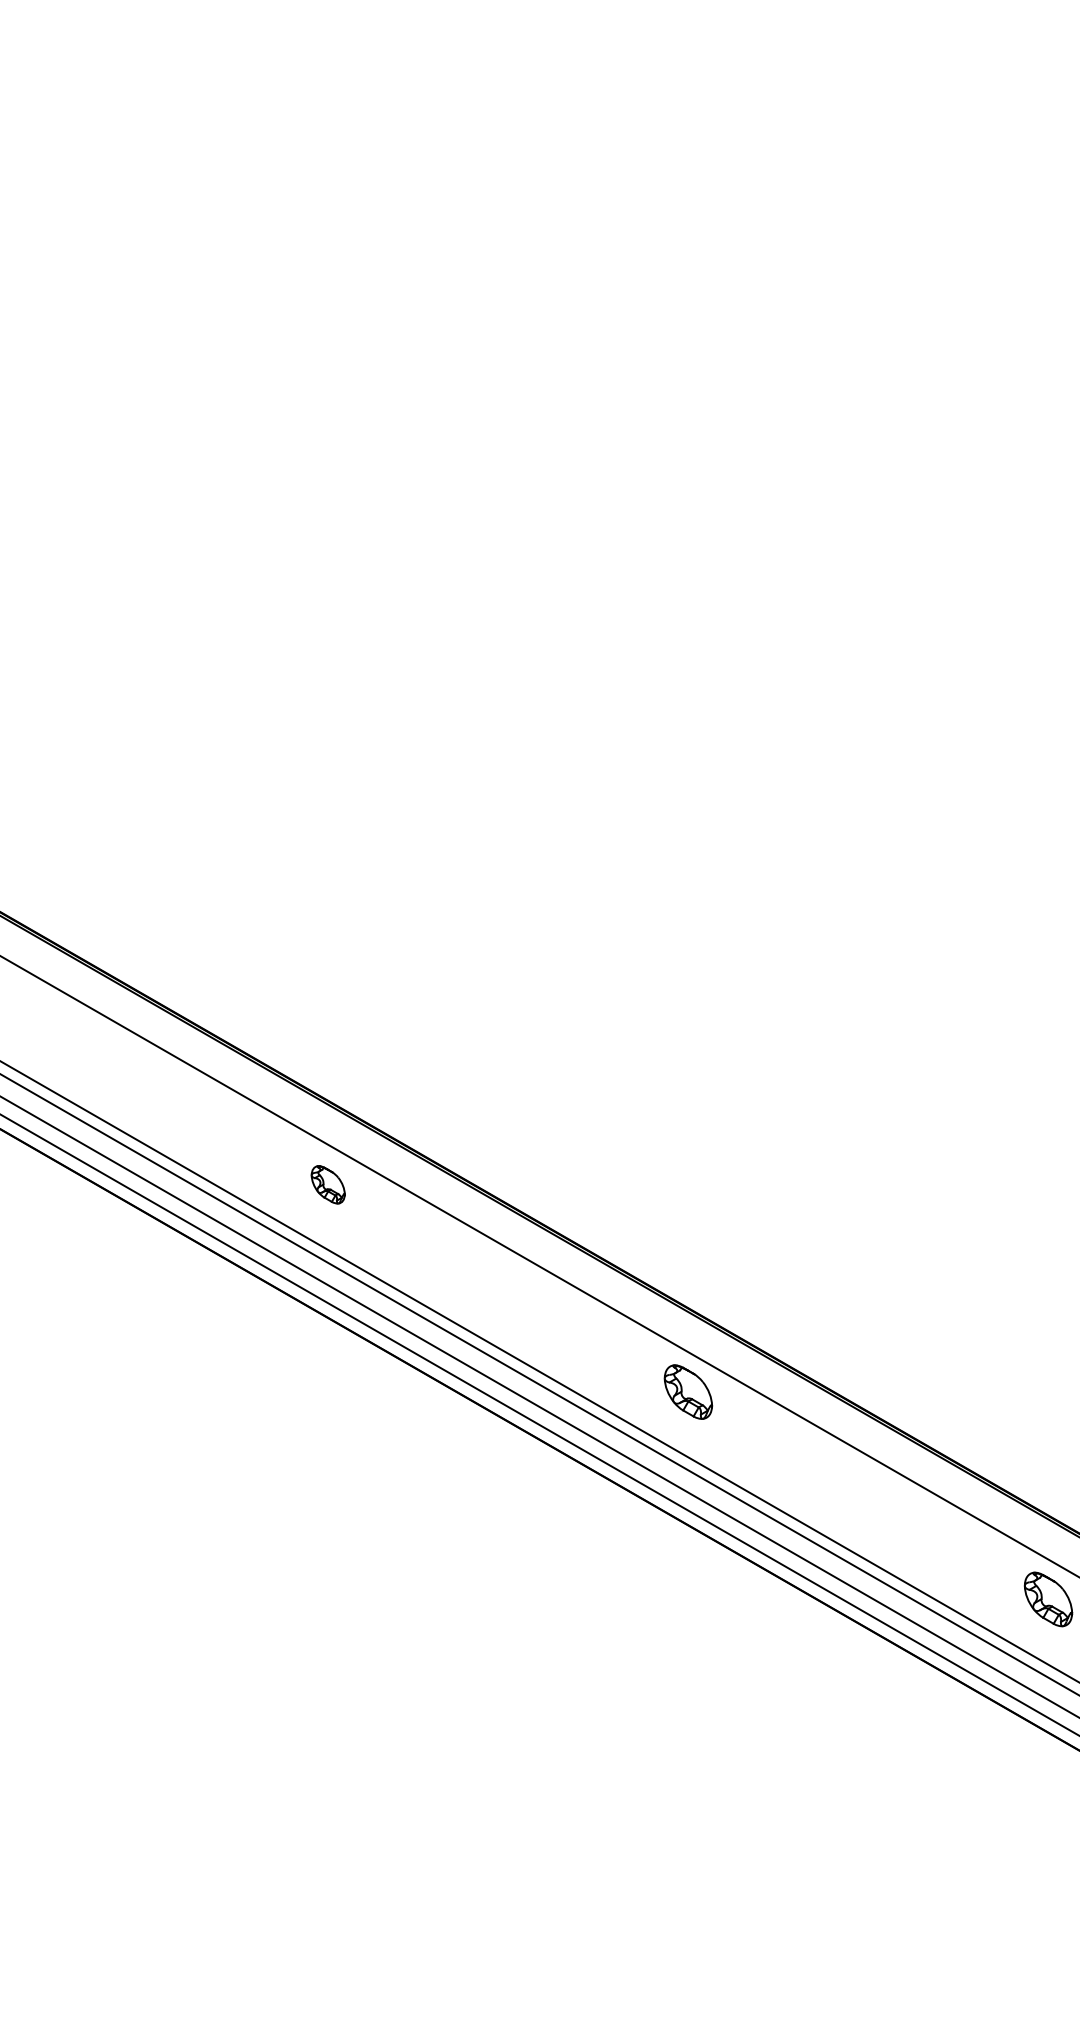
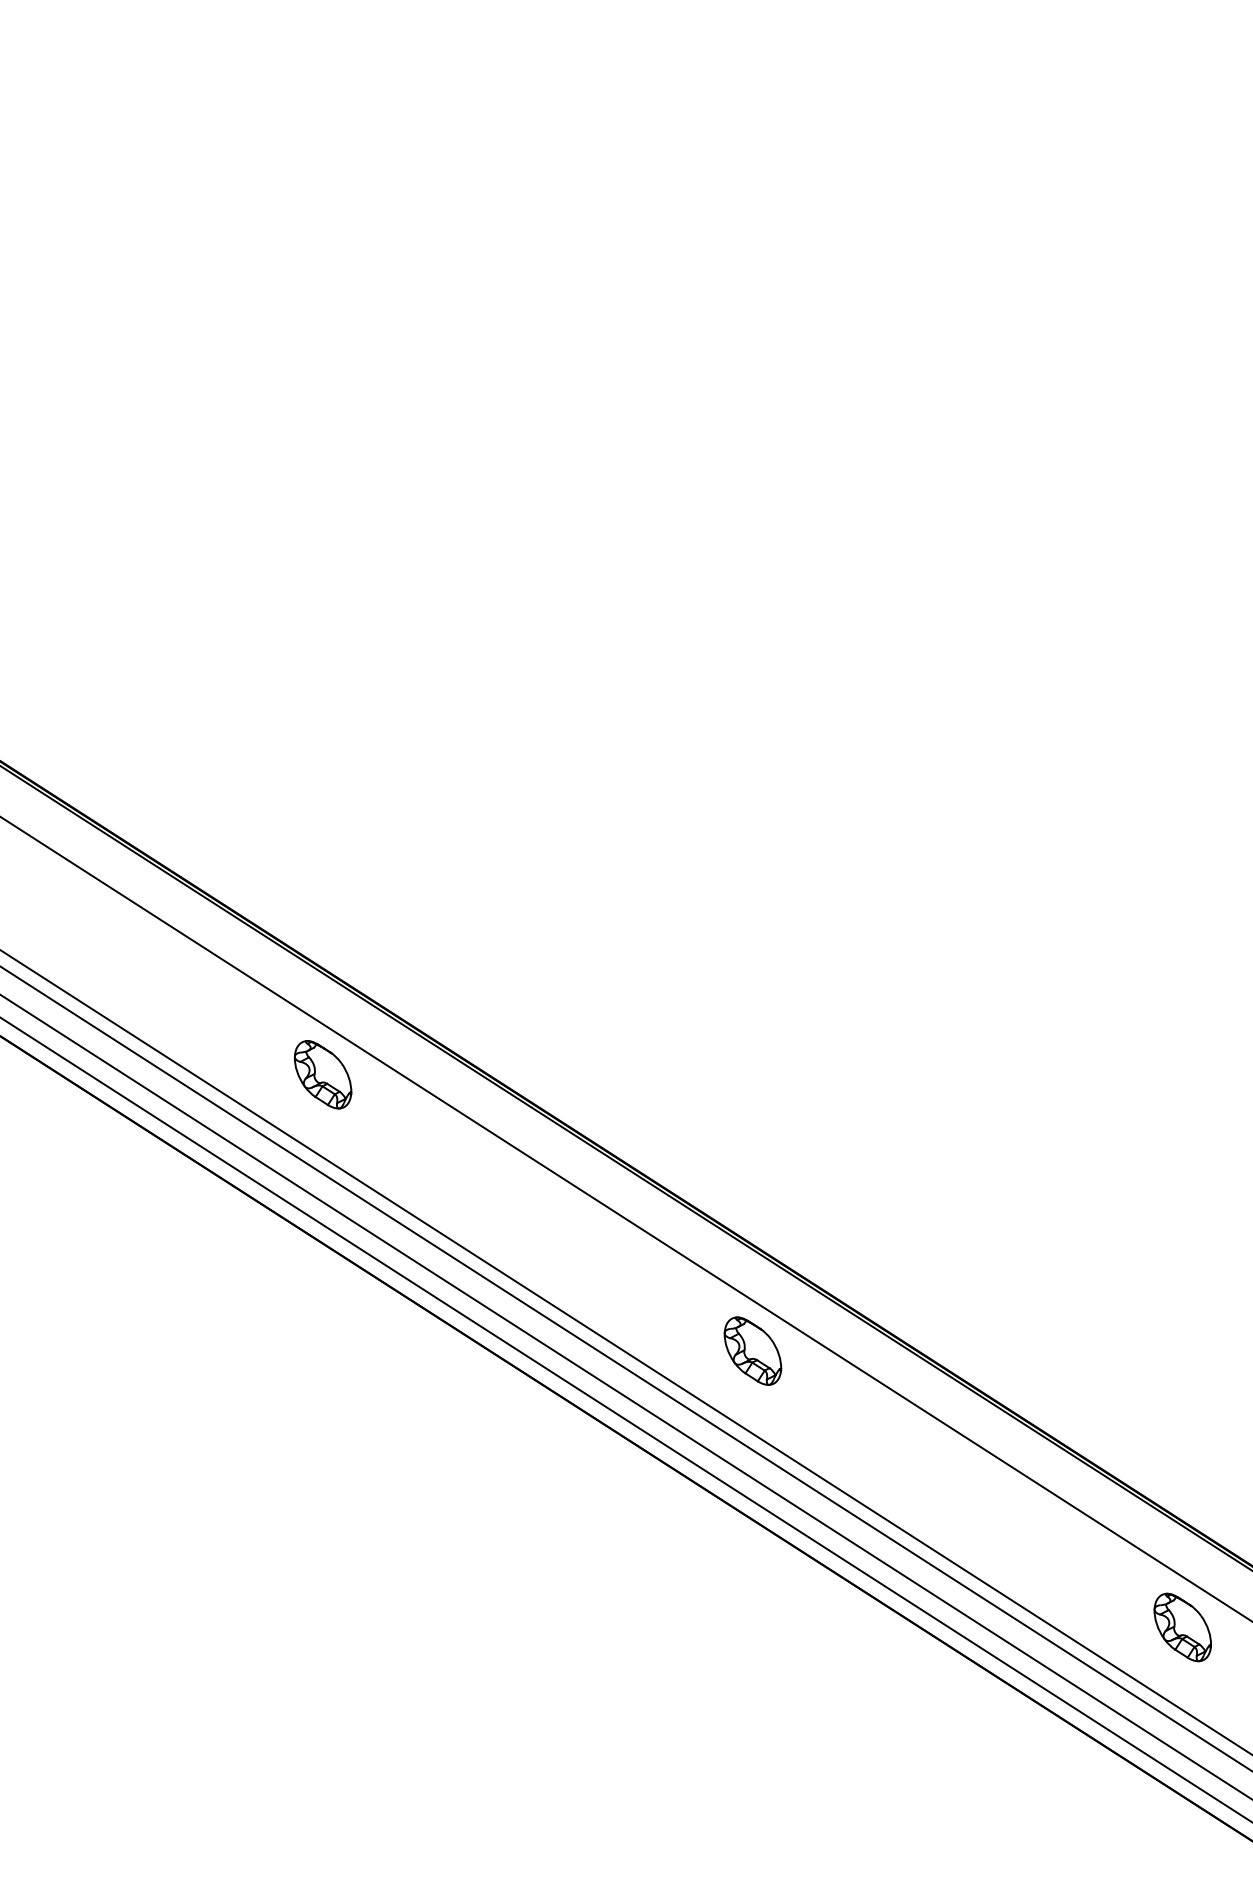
part: (327, 1184) -> (322, 1074), size x1.43

